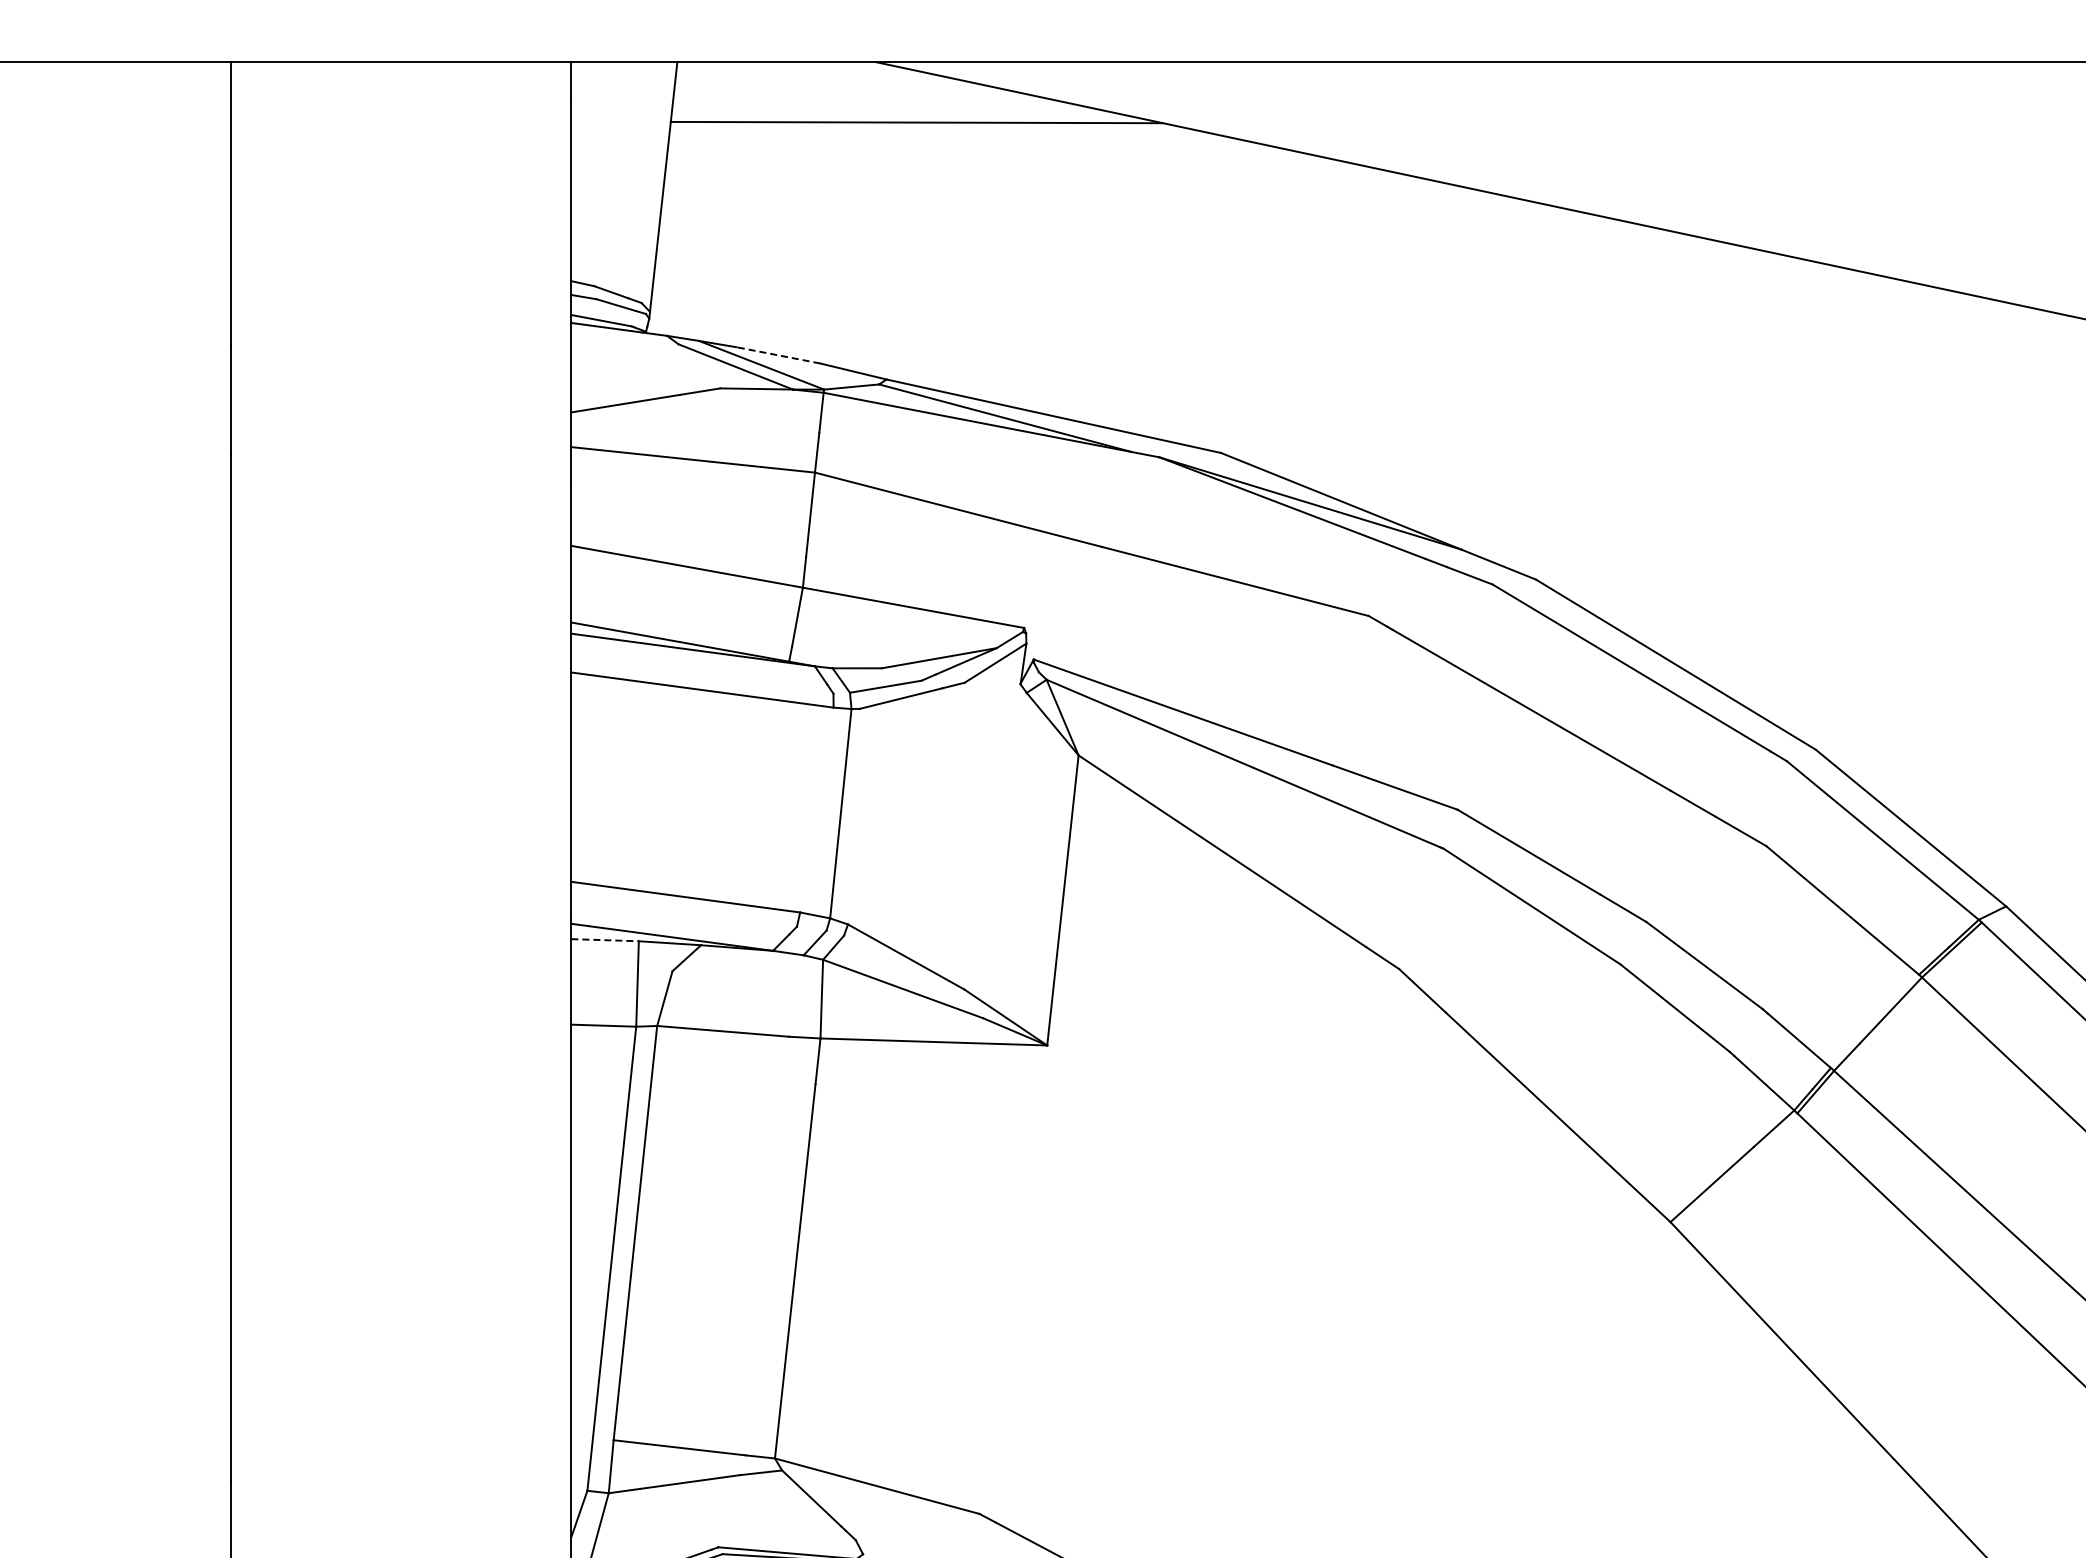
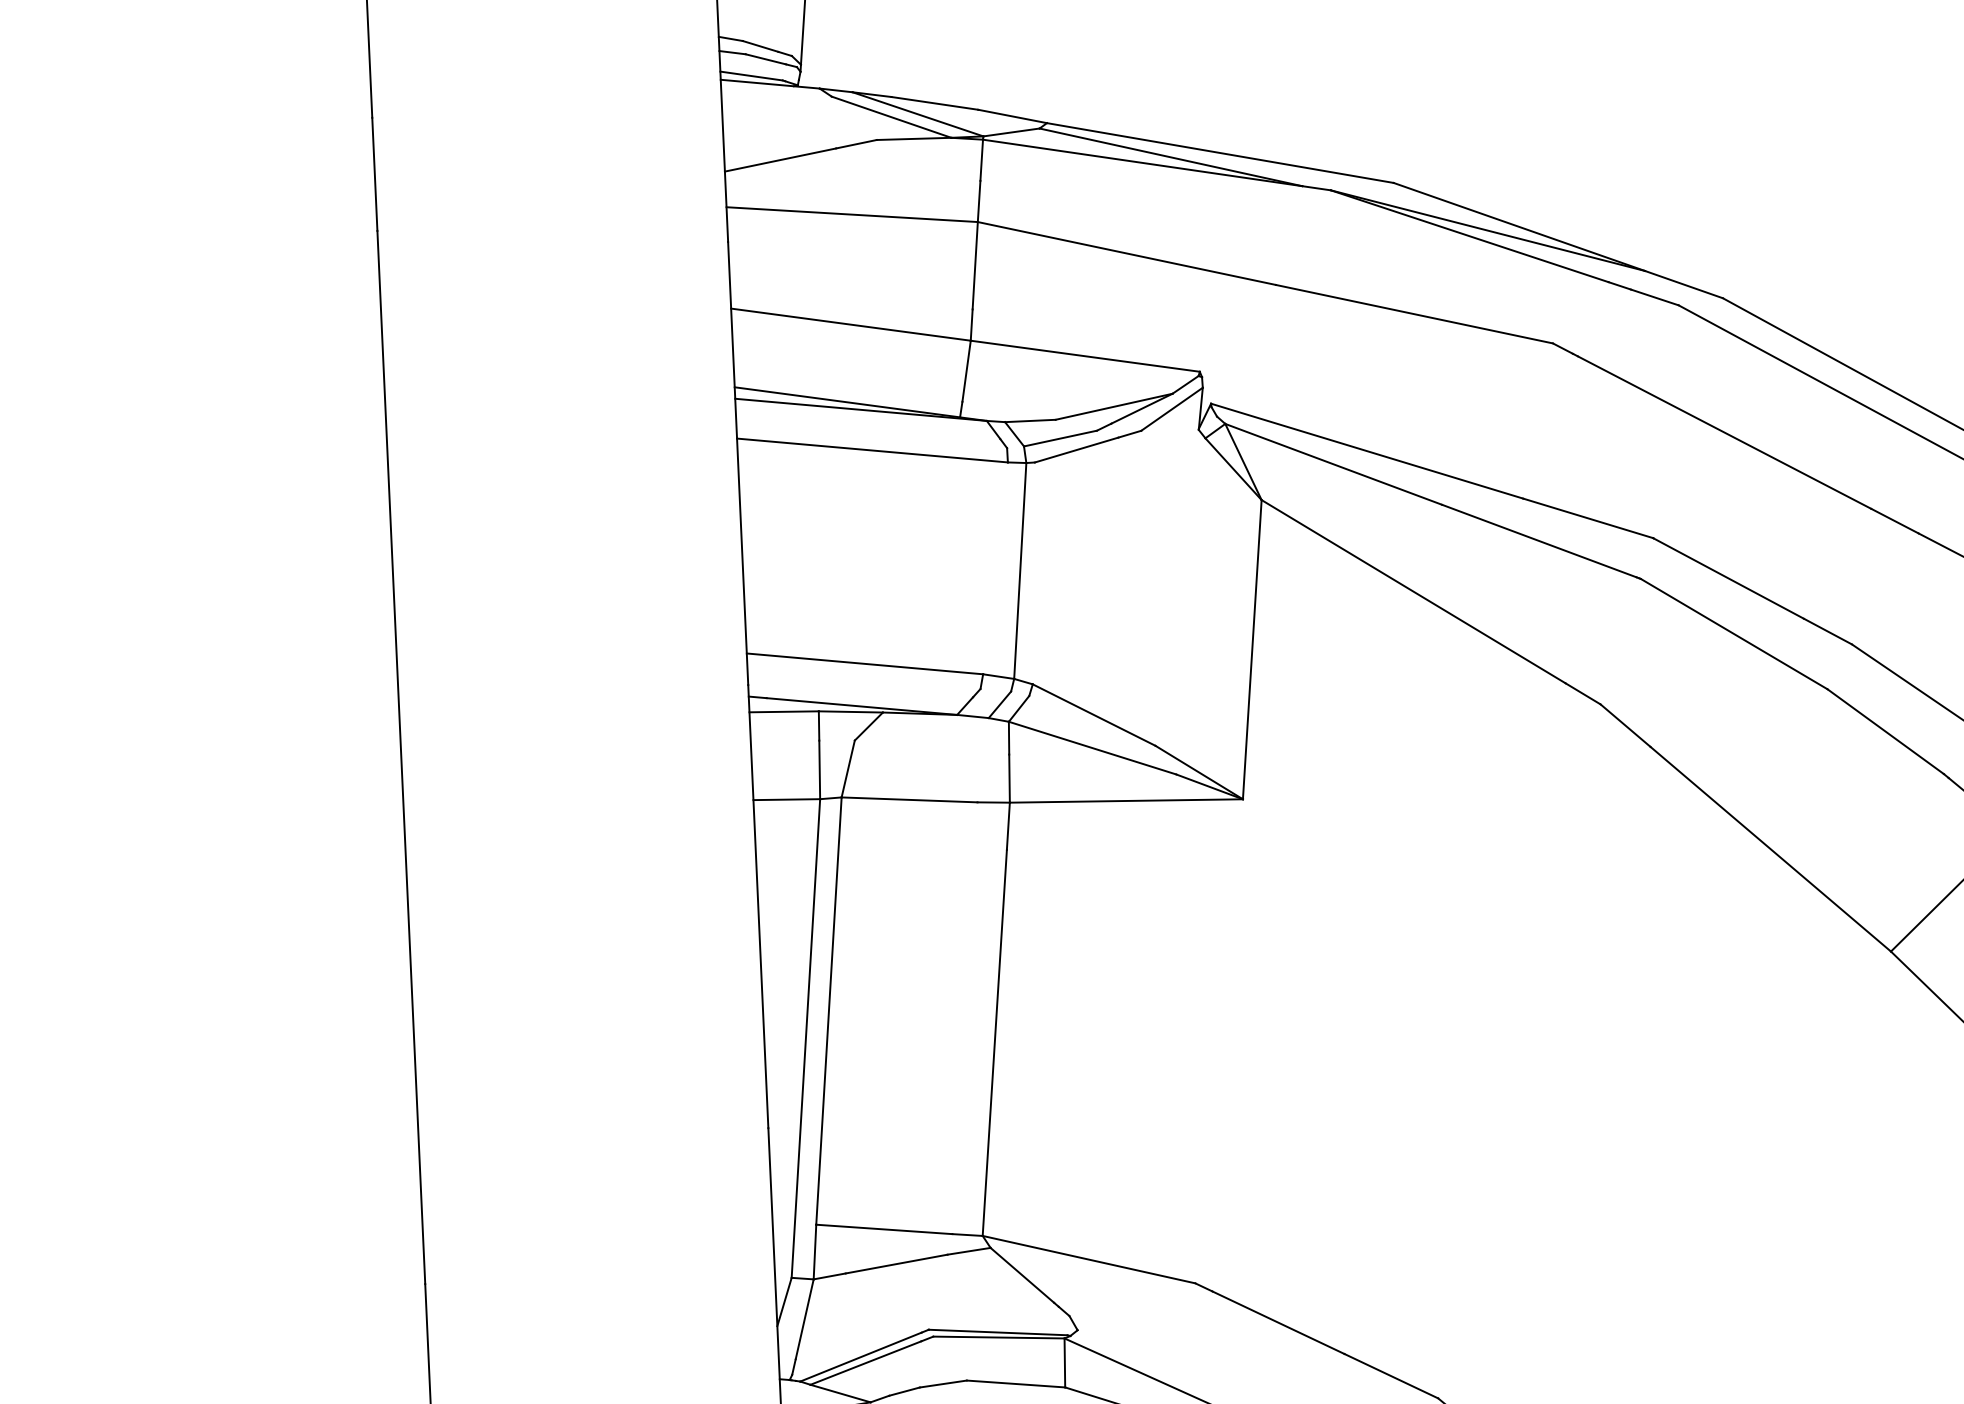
line: (778, 355) -> (934, 103), dashed -> solid
line: (605, 940) -> (784, 712), dashed -> solid

